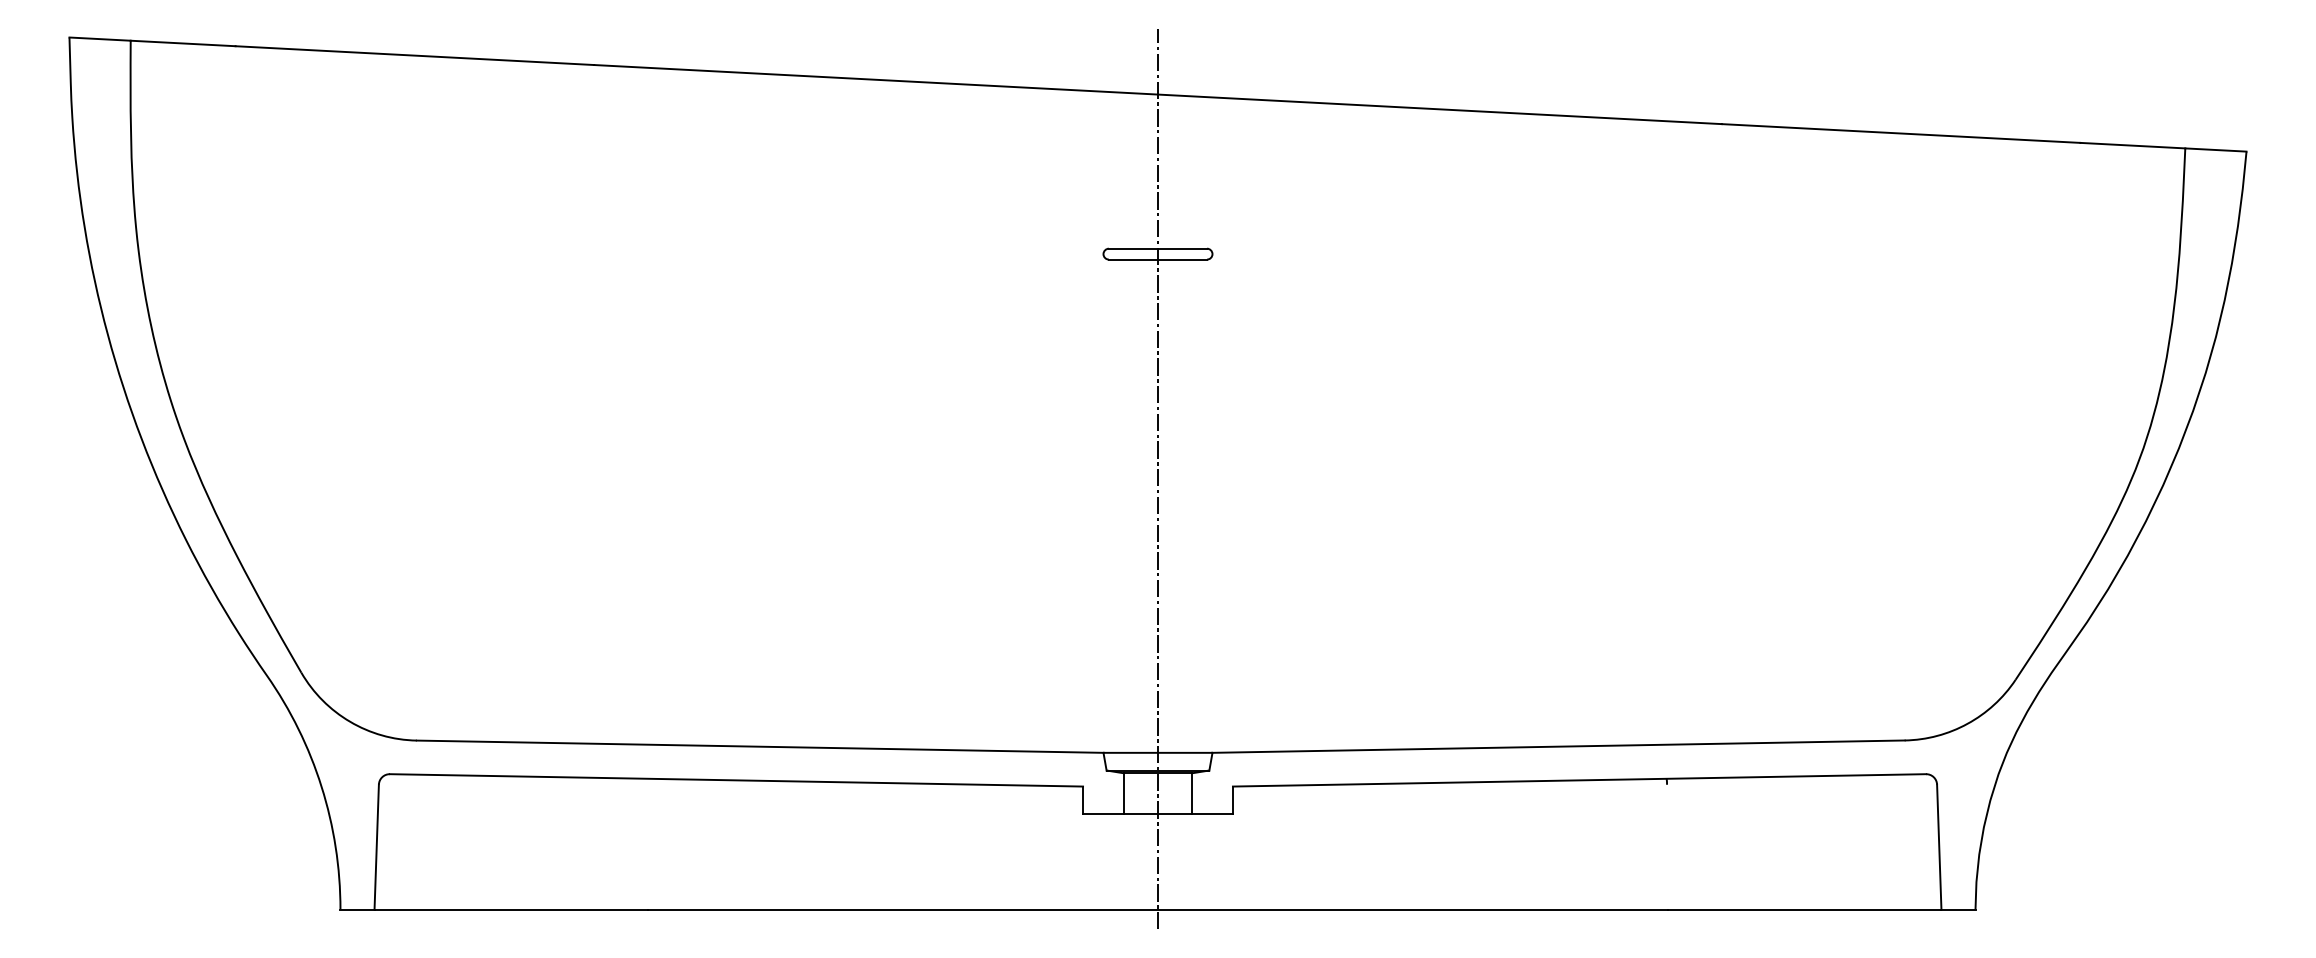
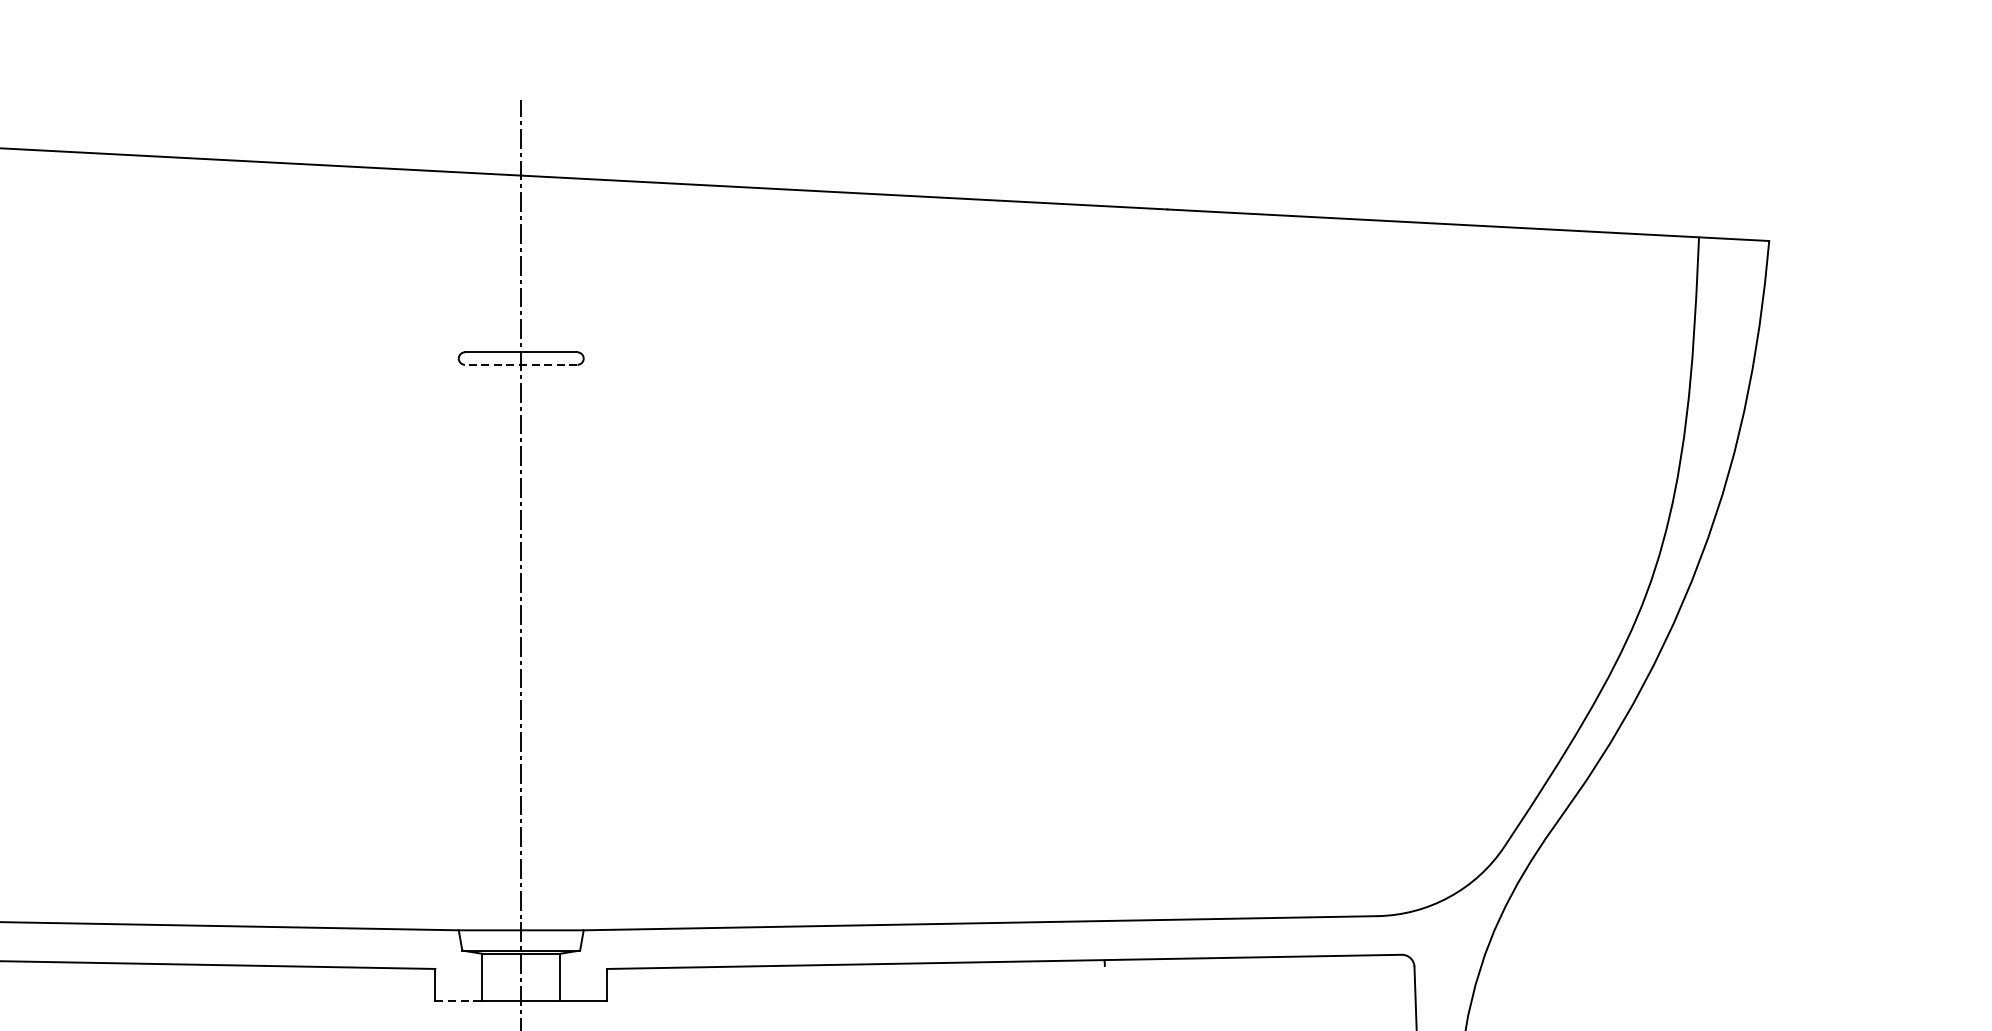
line: (1157, 259) -> (520, 364), solid -> dashed
line: (1103, 814) -> (458, 1001), solid -> dashed

